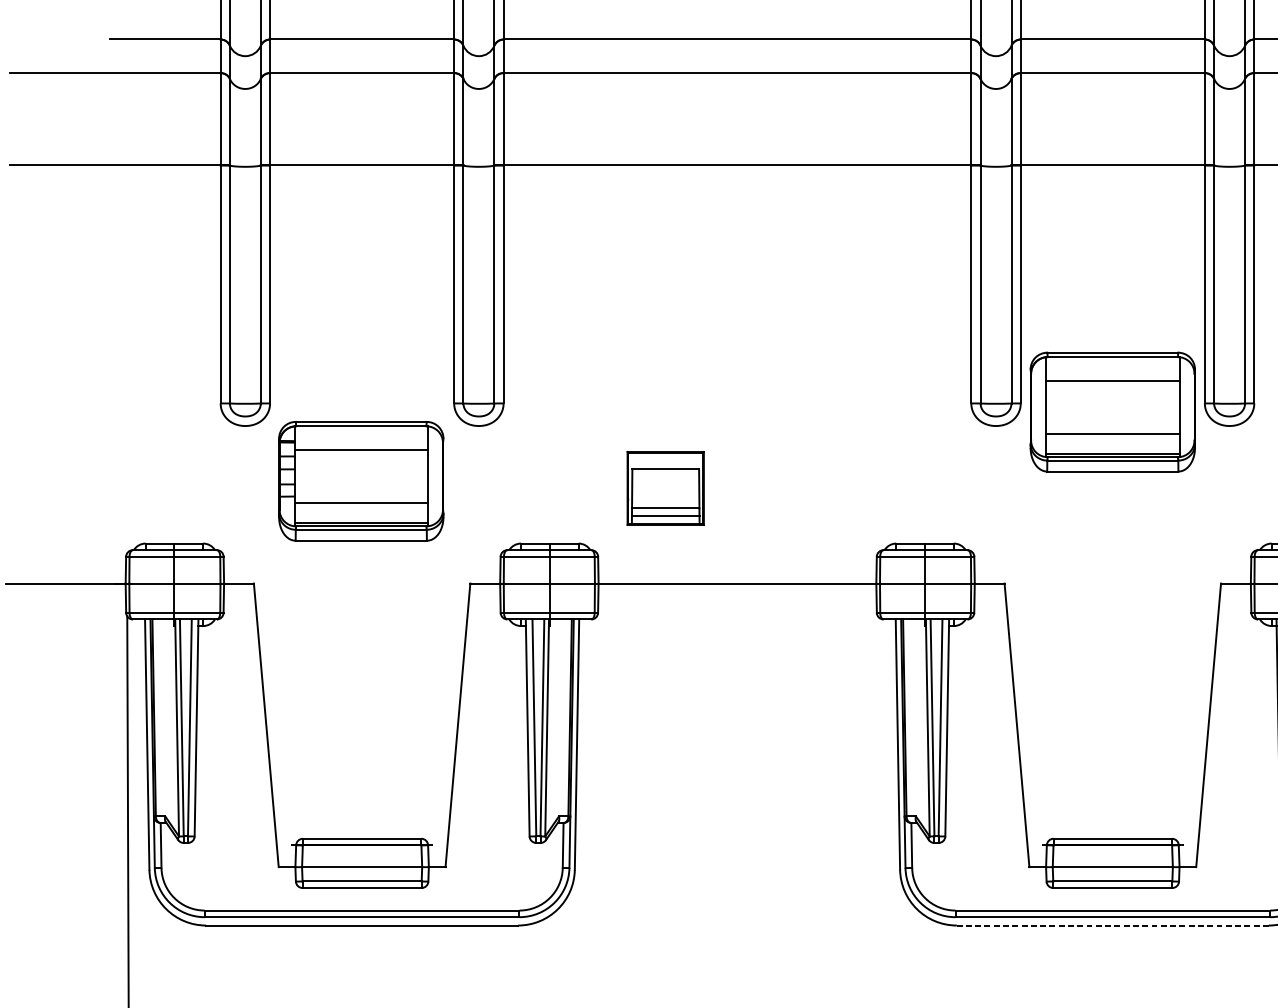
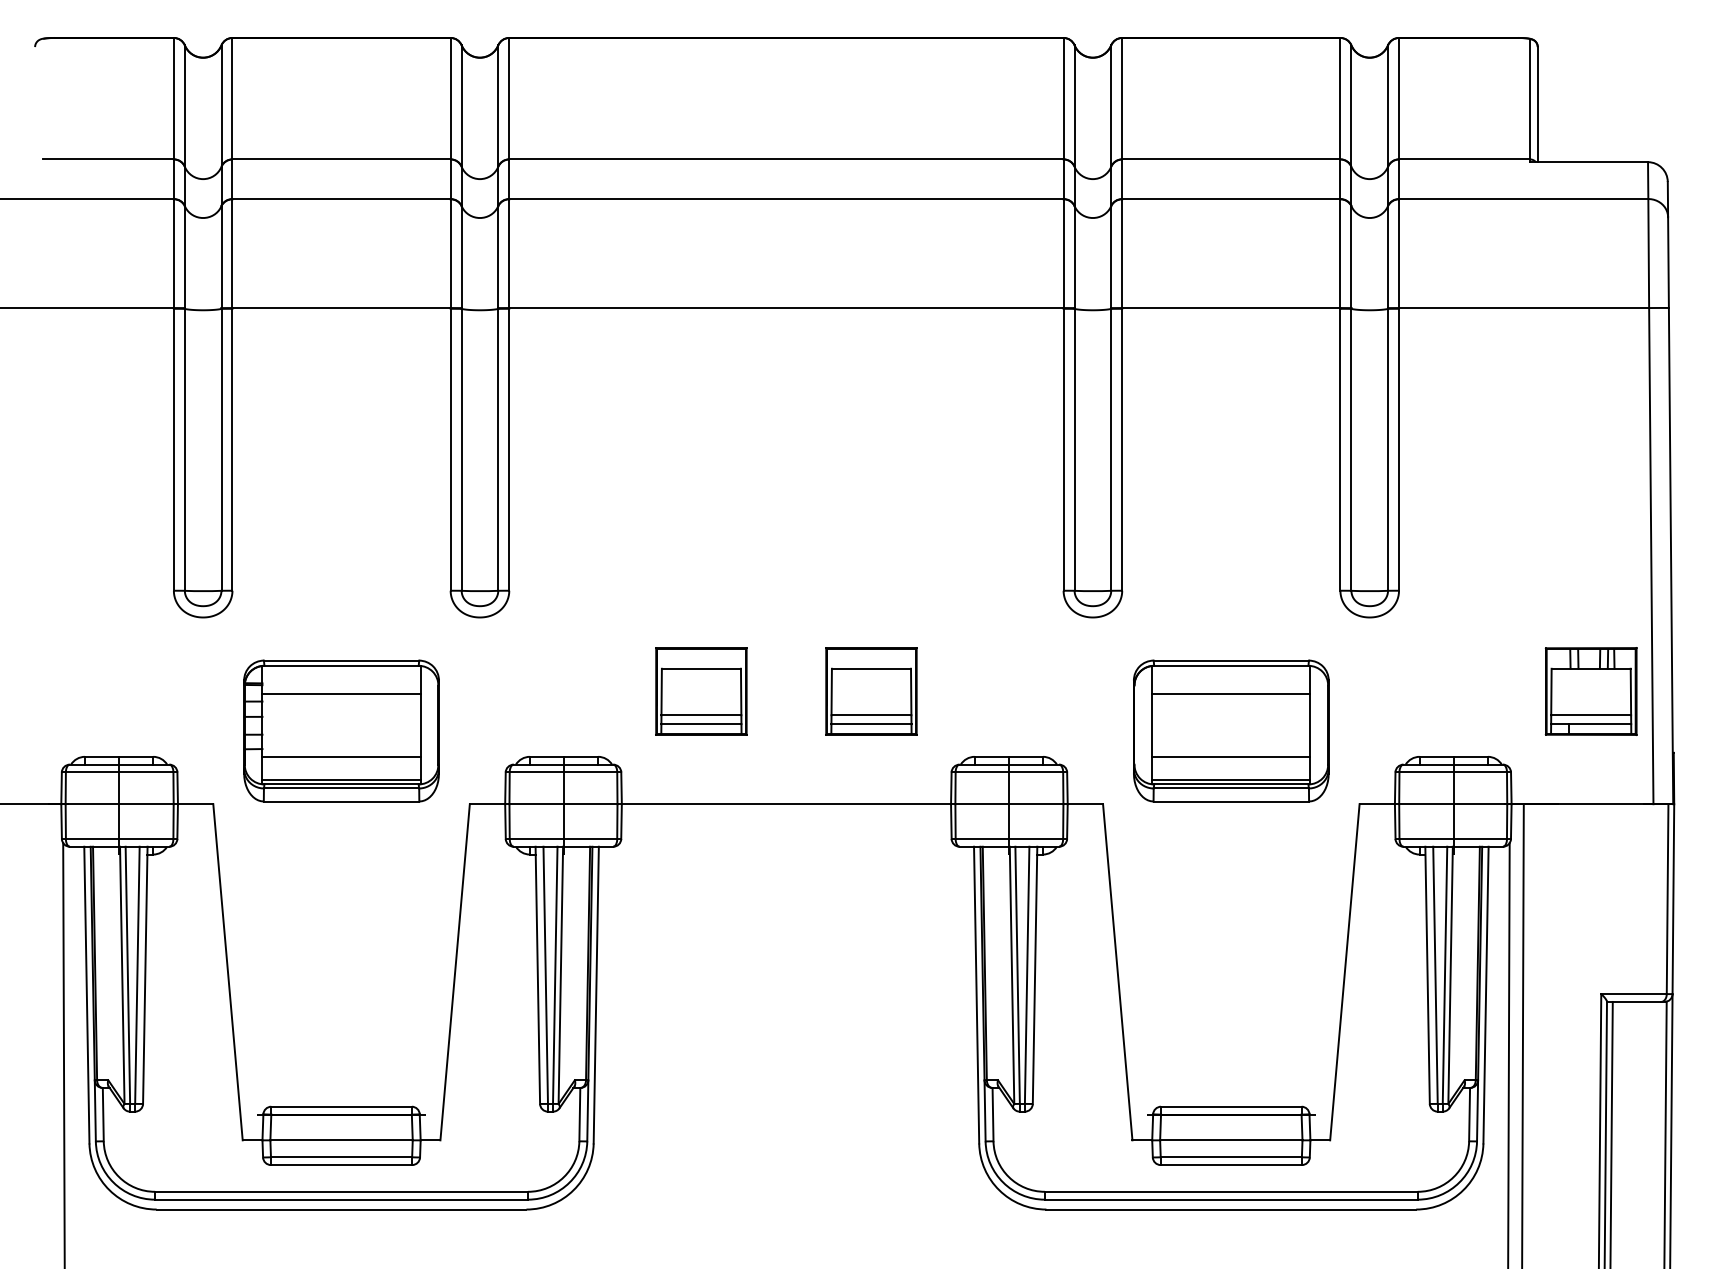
part: (1112, 411) -> (1231, 730), moved
part: (361, 480) -> (341, 730), moved
part: (809, 488) -> (871, 691), added
line: (1112, 925) -> (1231, 1209), dashed -> solid

